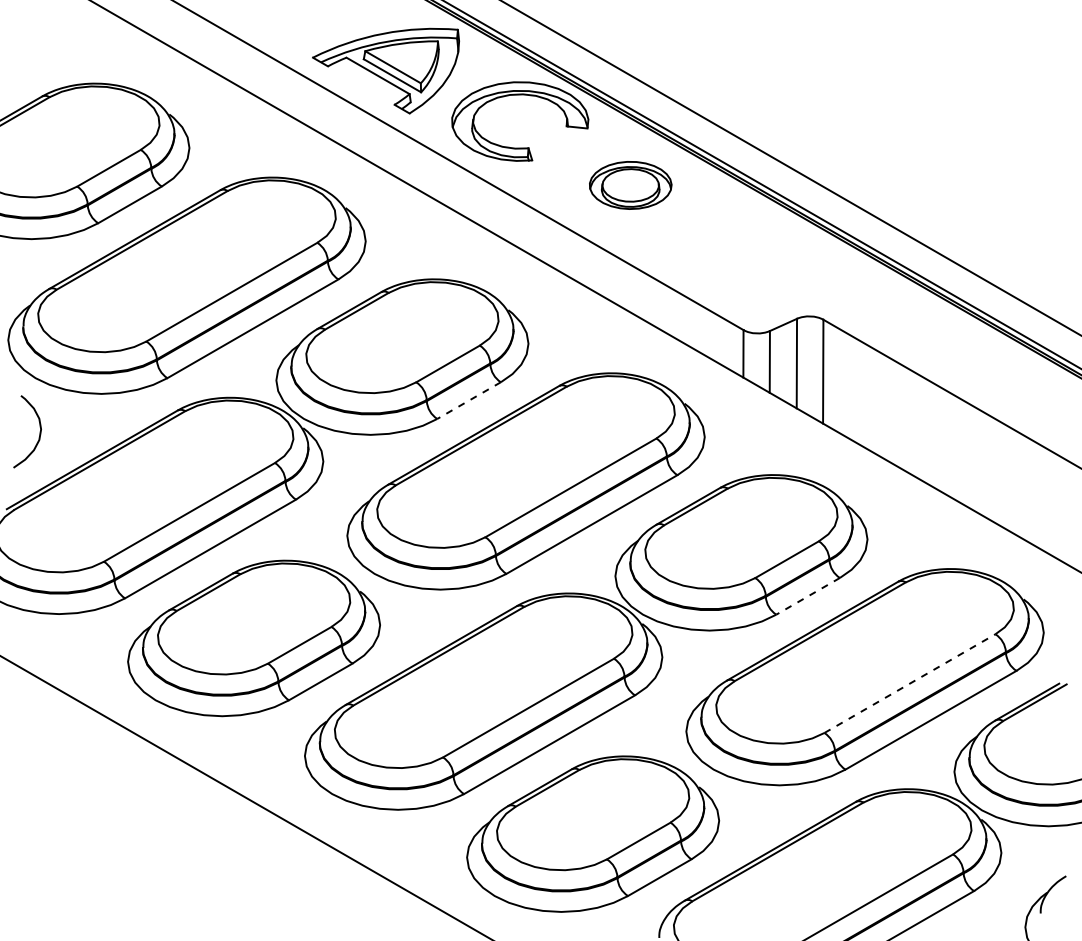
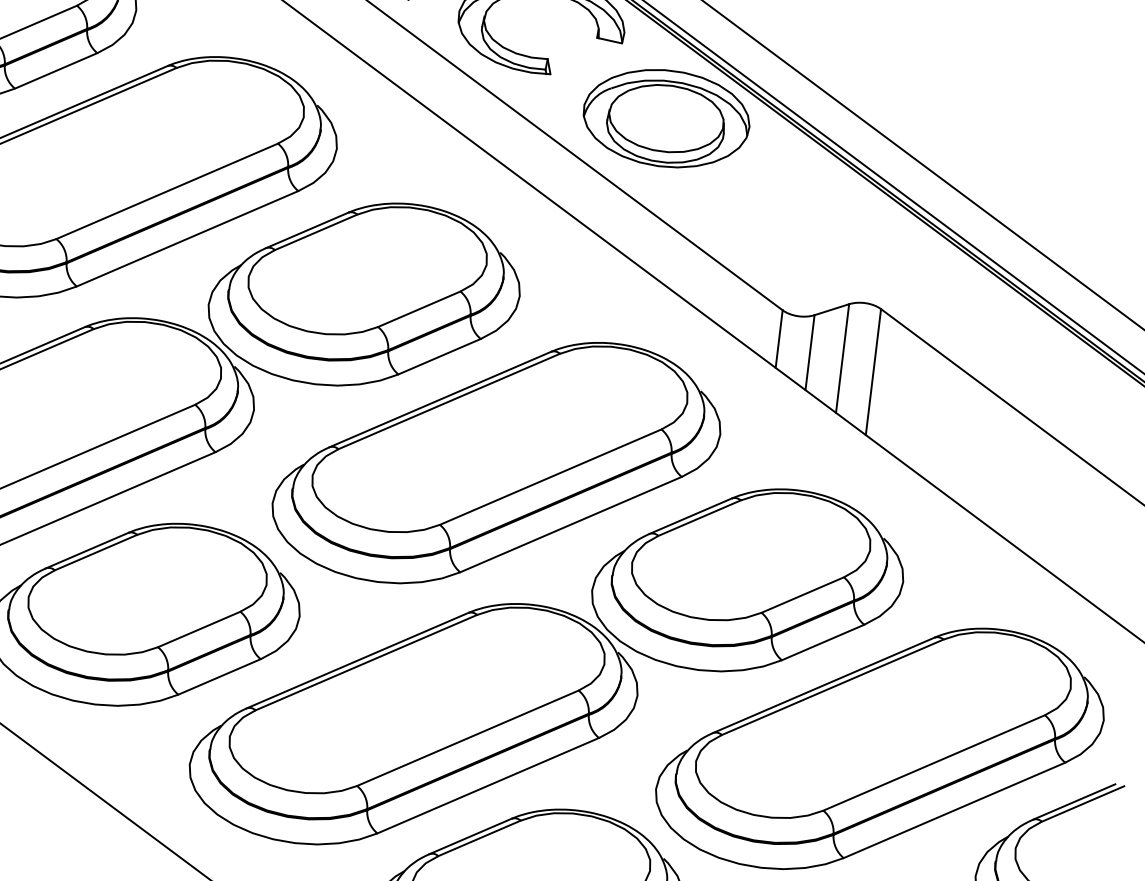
part: (630, 185) -> (666, 118), size x1.67
line: (469, 400) -> (440, 356), dashed -> solid
line: (808, 596) -> (823, 642), dashed -> solid
line: (909, 683) -> (933, 762), dashed -> solid

